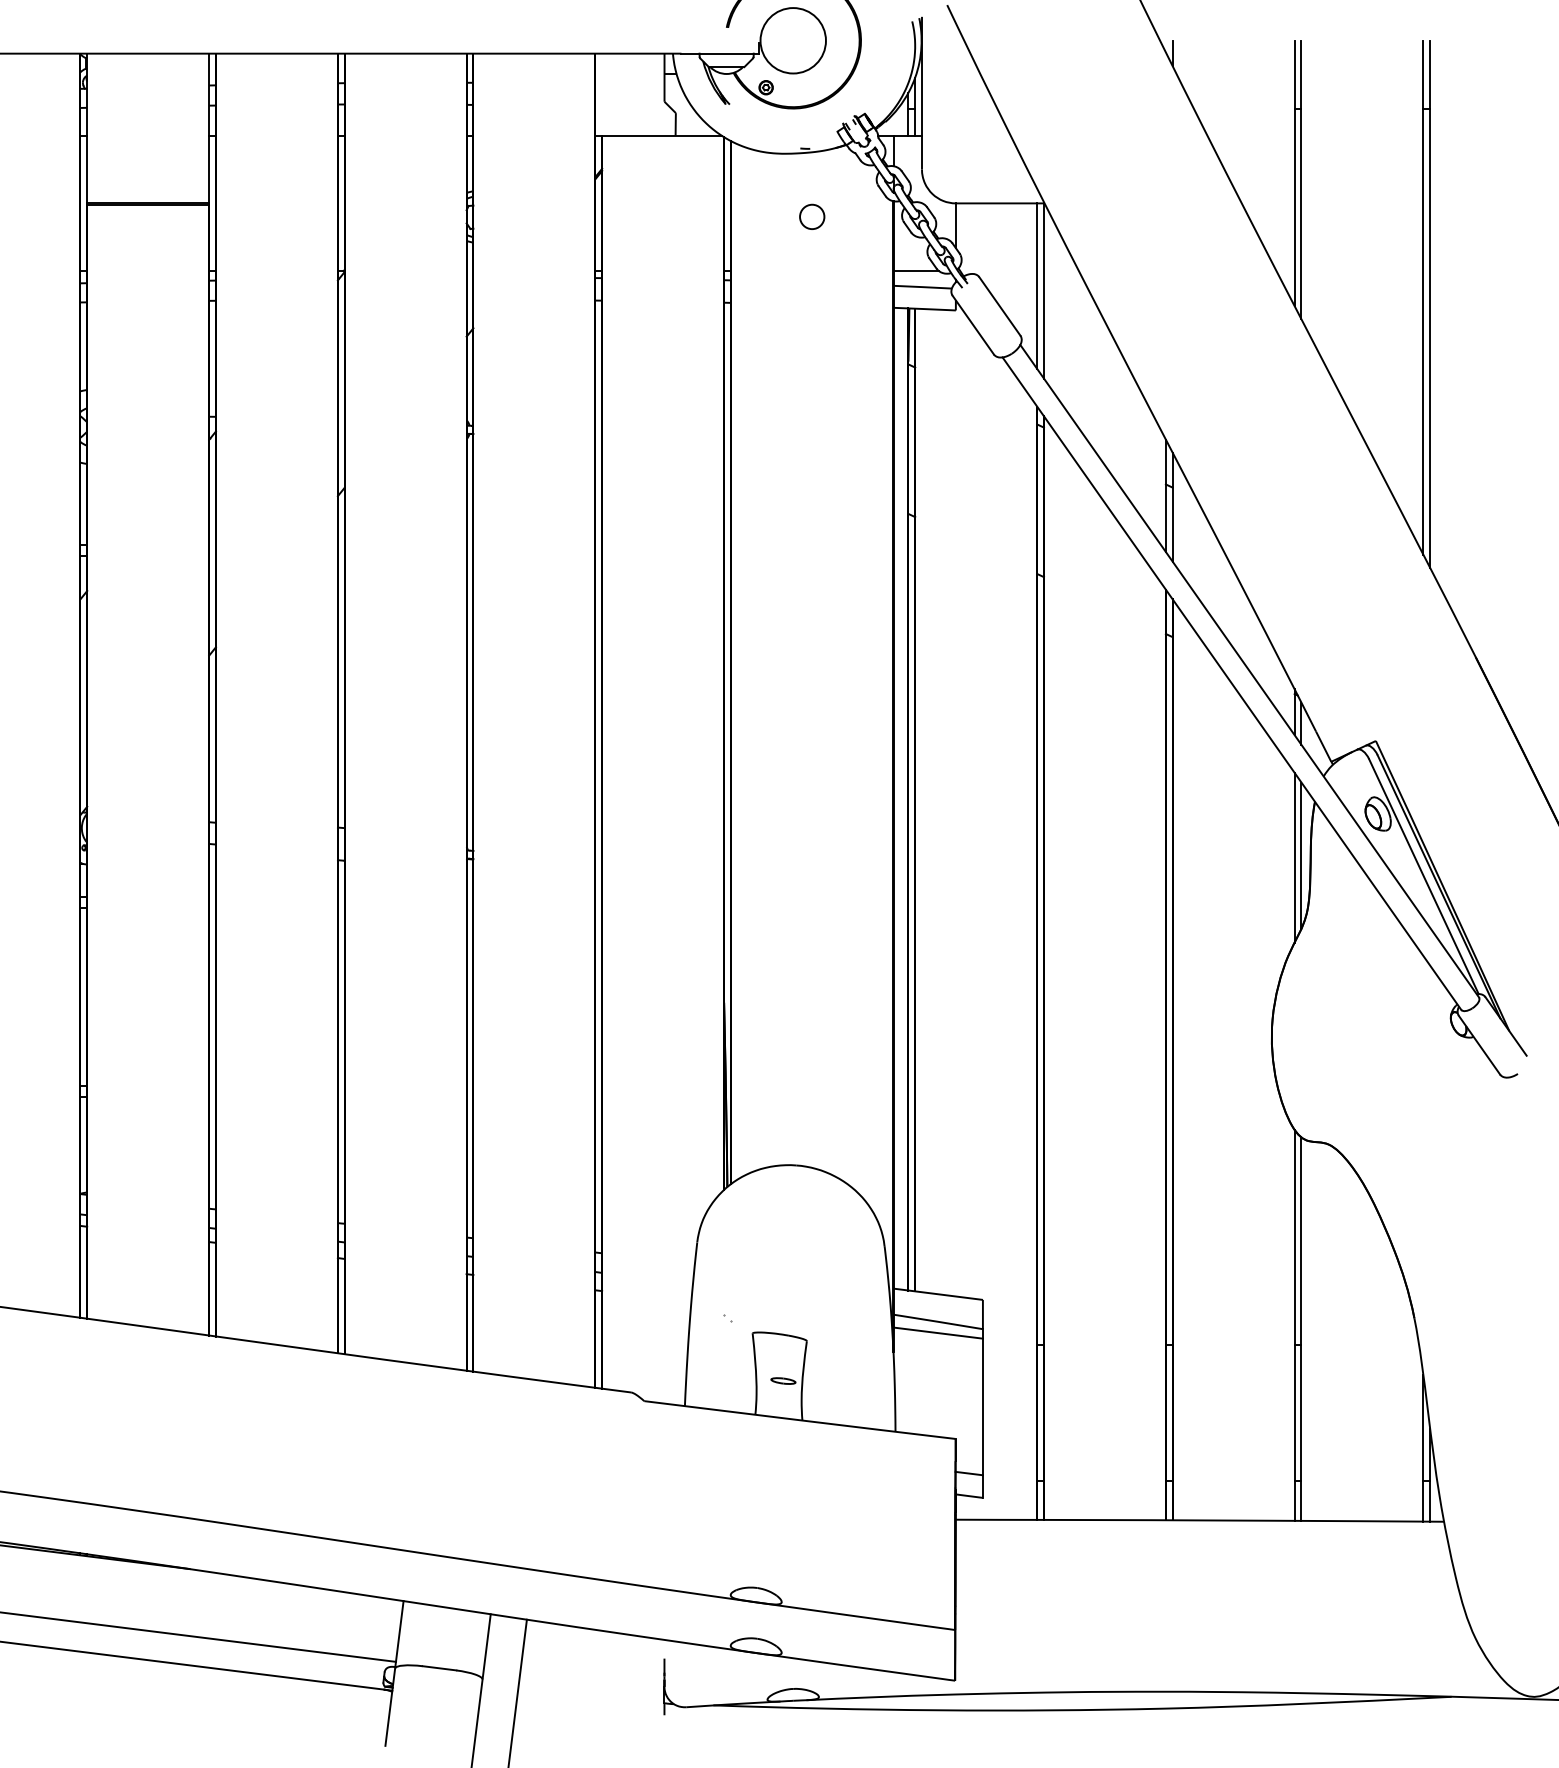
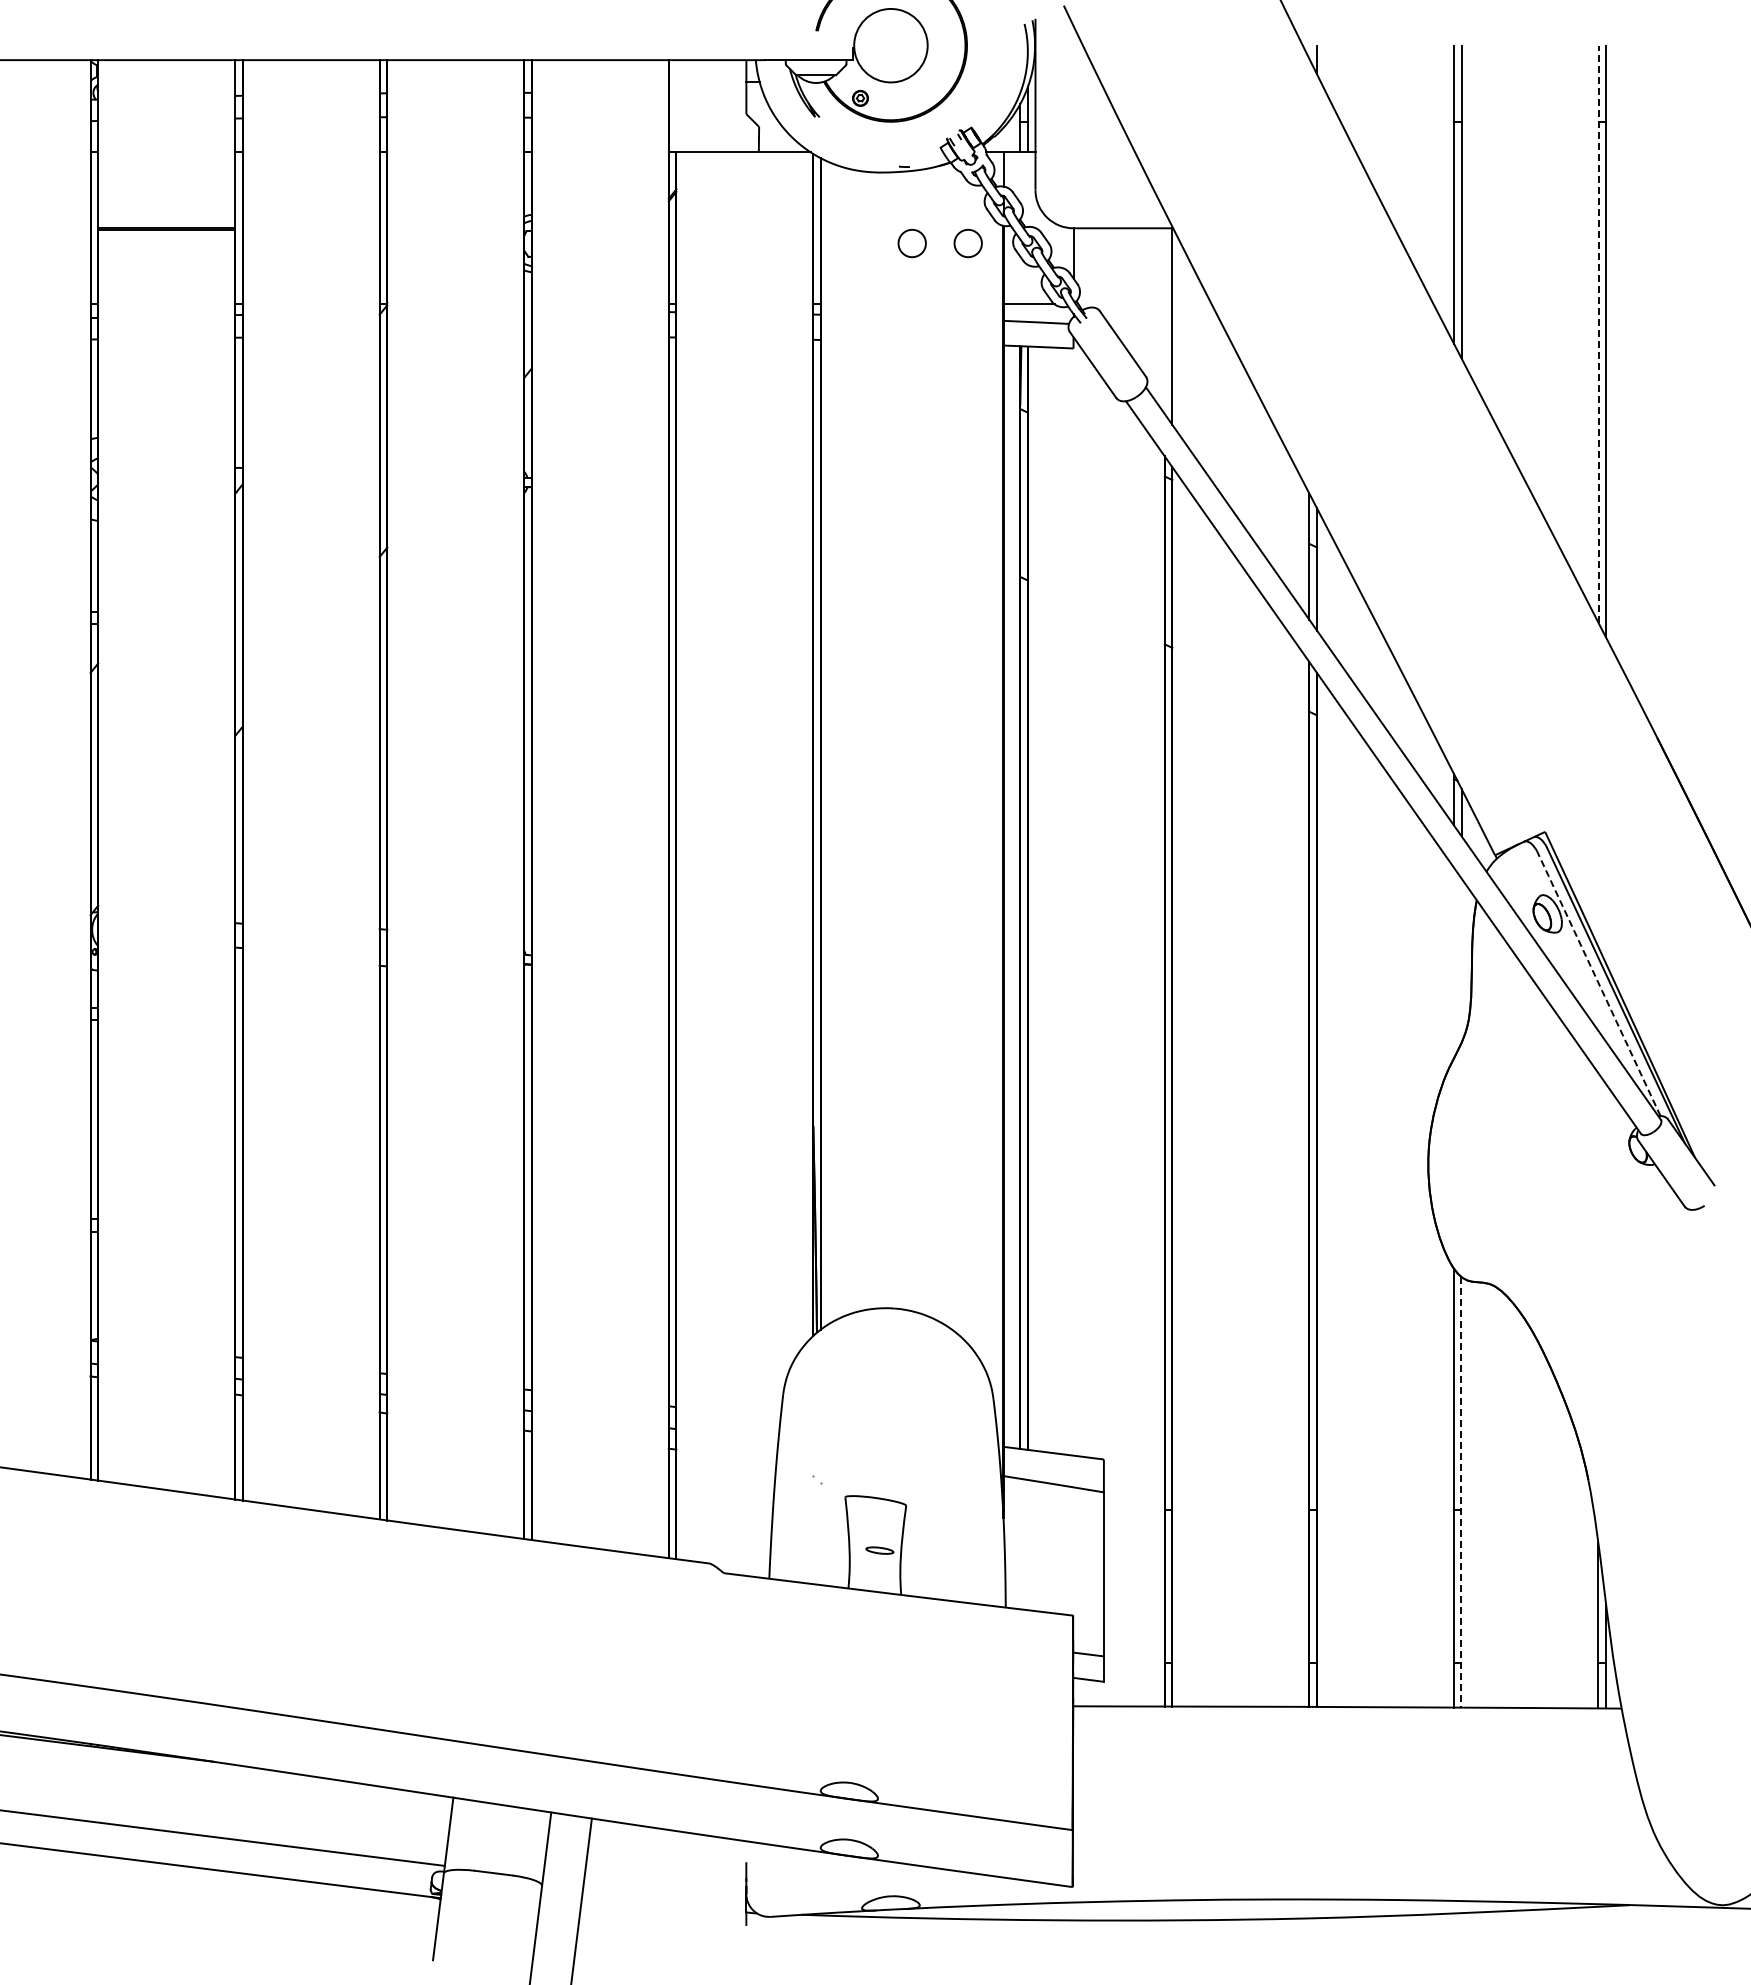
circle: (861, 216) -> (967, 243), added
line: (1036, 286) -> (1164, 321), removed
line: (1423, 297) -> (1598, 334), solid -> dashed
line: (1301, 855) -> (1461, 960), removed
line: (1294, 857) -> (1453, 962), removed
line: (1424, 876) -> (1599, 984), solid -> dashed
line: (1301, 1329) -> (1461, 1492), solid -> dashed
line: (938, 1332) -> (1053, 1496), removed

